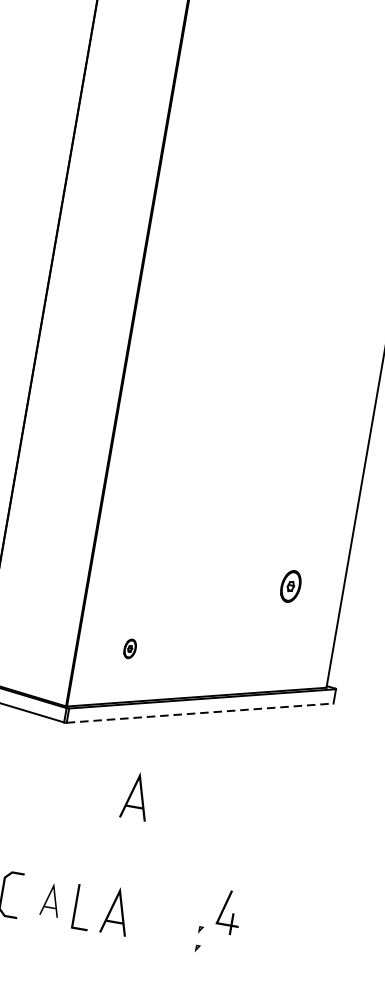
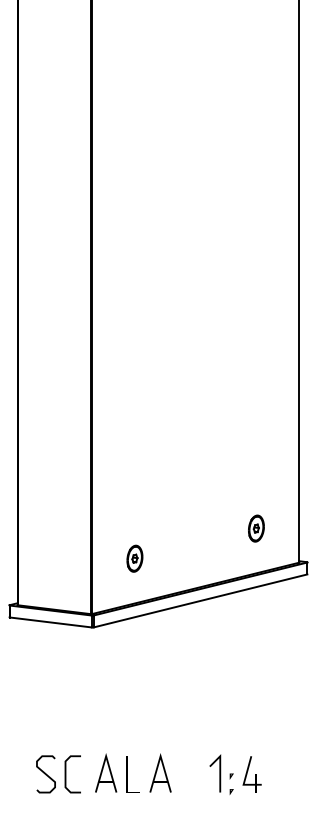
part: (290, 586) -> (256, 528), moved
part: (129, 648) -> (134, 558), size x1.67
line: (200, 712) -> (200, 600), dashed -> solid
part: (136, 795) -> (160, 676), removed
part: (51, 899) -> (106, 772), size x1.43
part: (228, 912) -> (251, 774), moved
line: (187, 923) -> (219, 773), added

